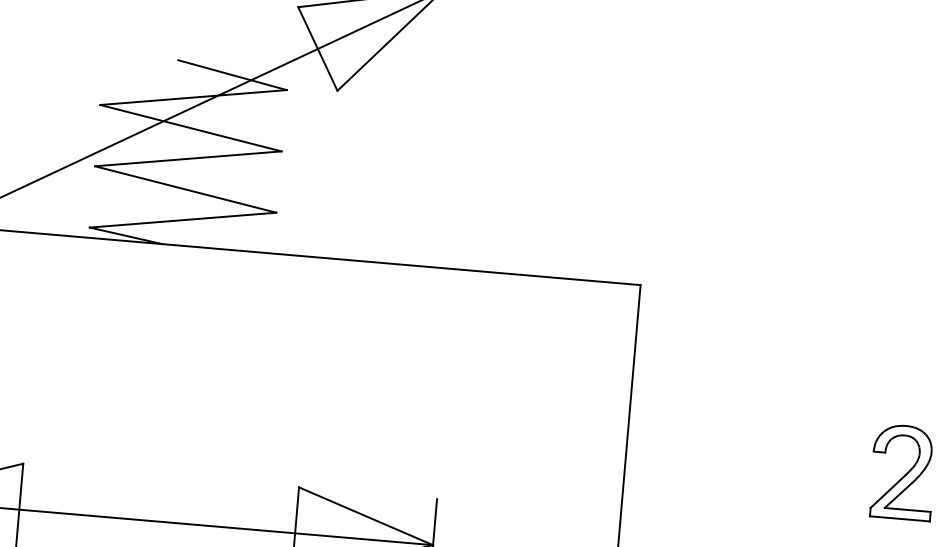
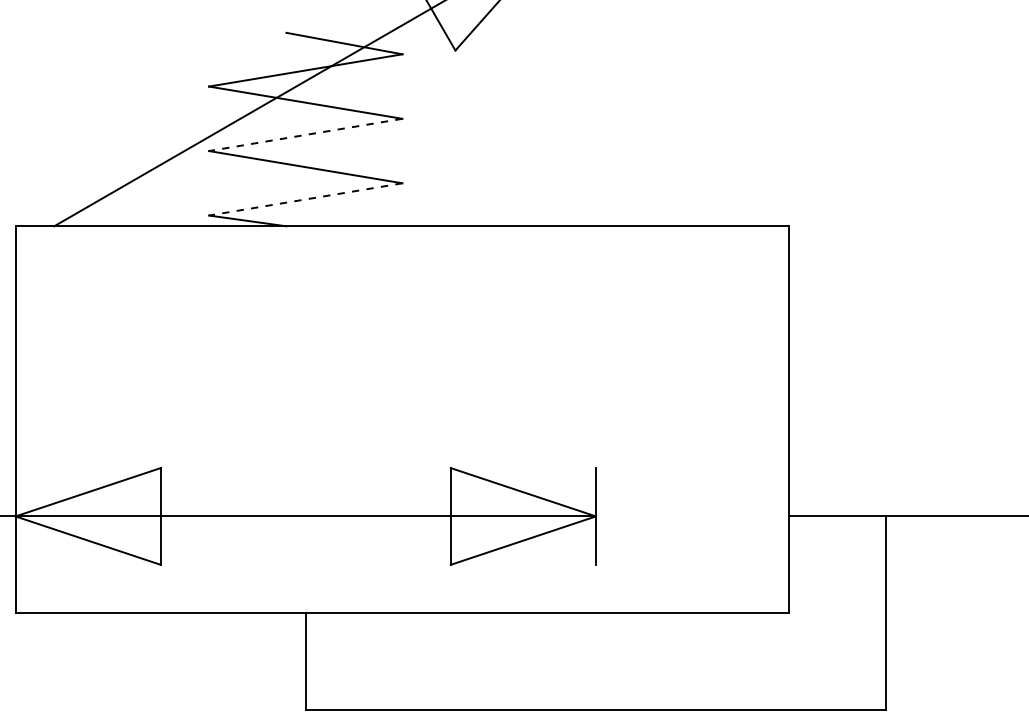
line: (188, 159) -> (305, 135), solid -> dashed
line: (182, 220) -> (305, 199), solid -> dashed

